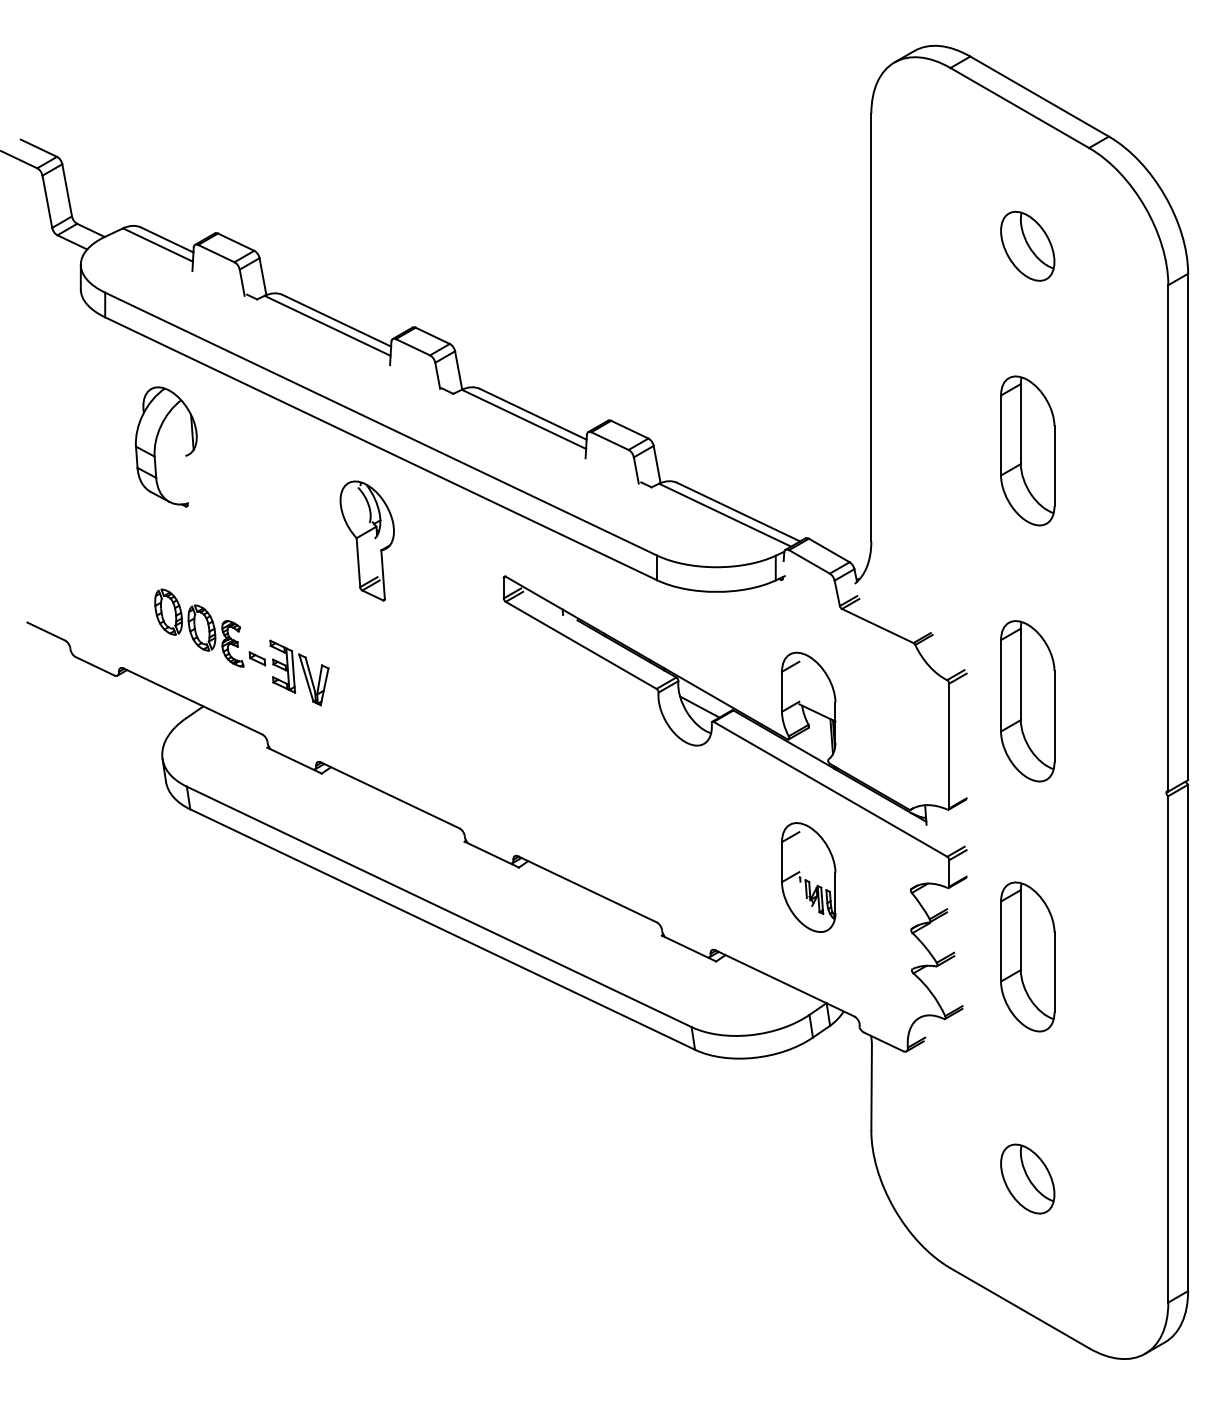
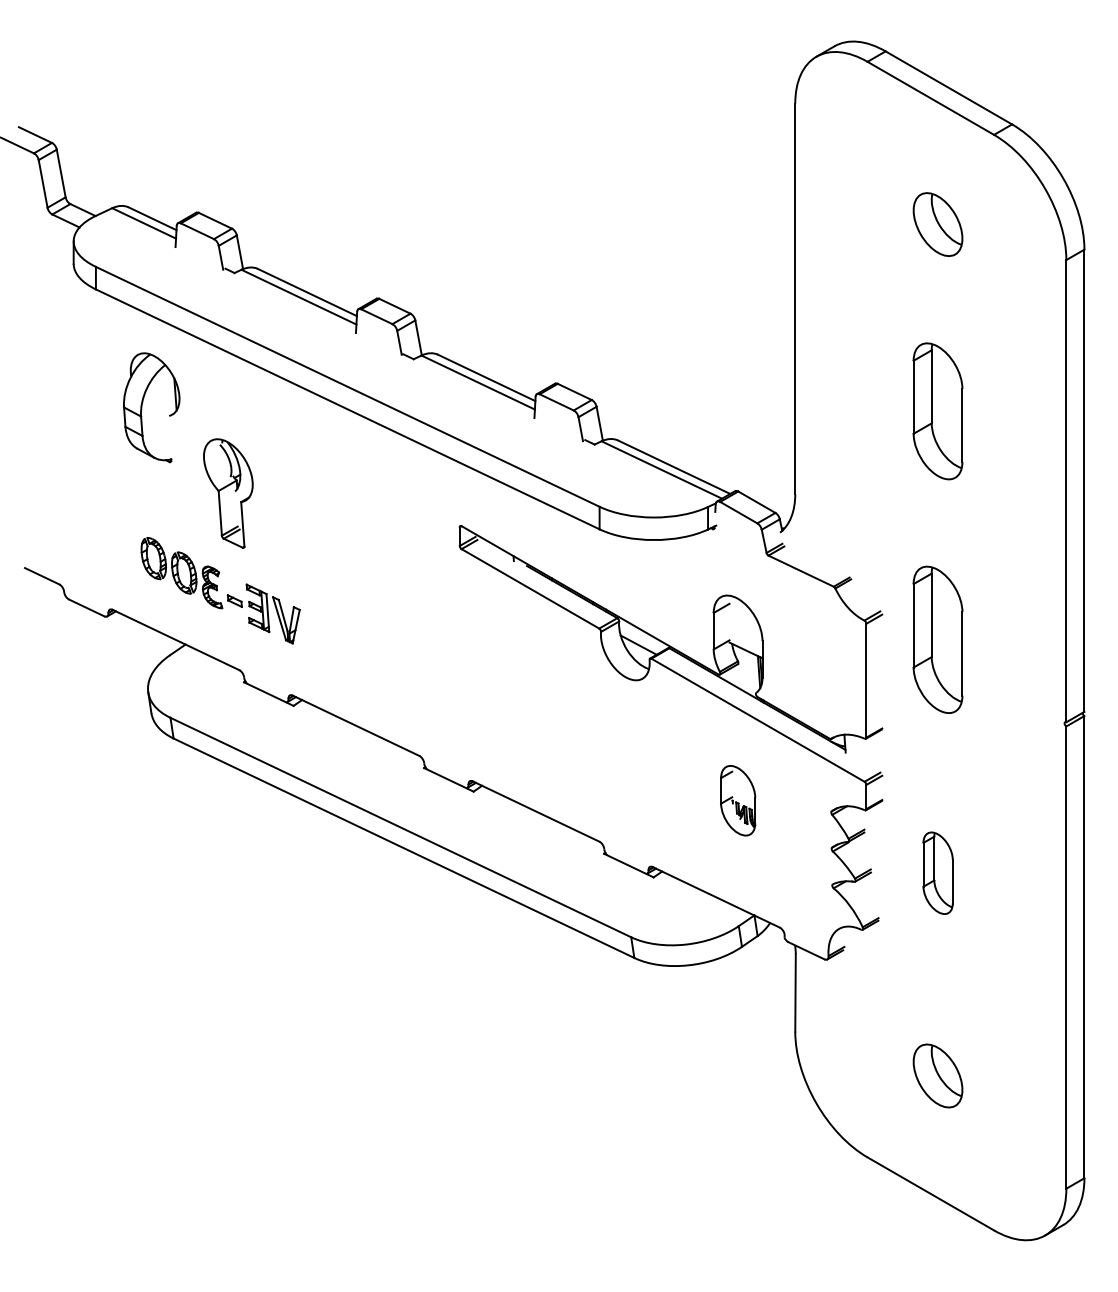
part: (366, 540) -> (227, 493), moved
part: (808, 877) -> (737, 800), size x0.7
part: (1027, 956) -> (937, 872), size x0.6

